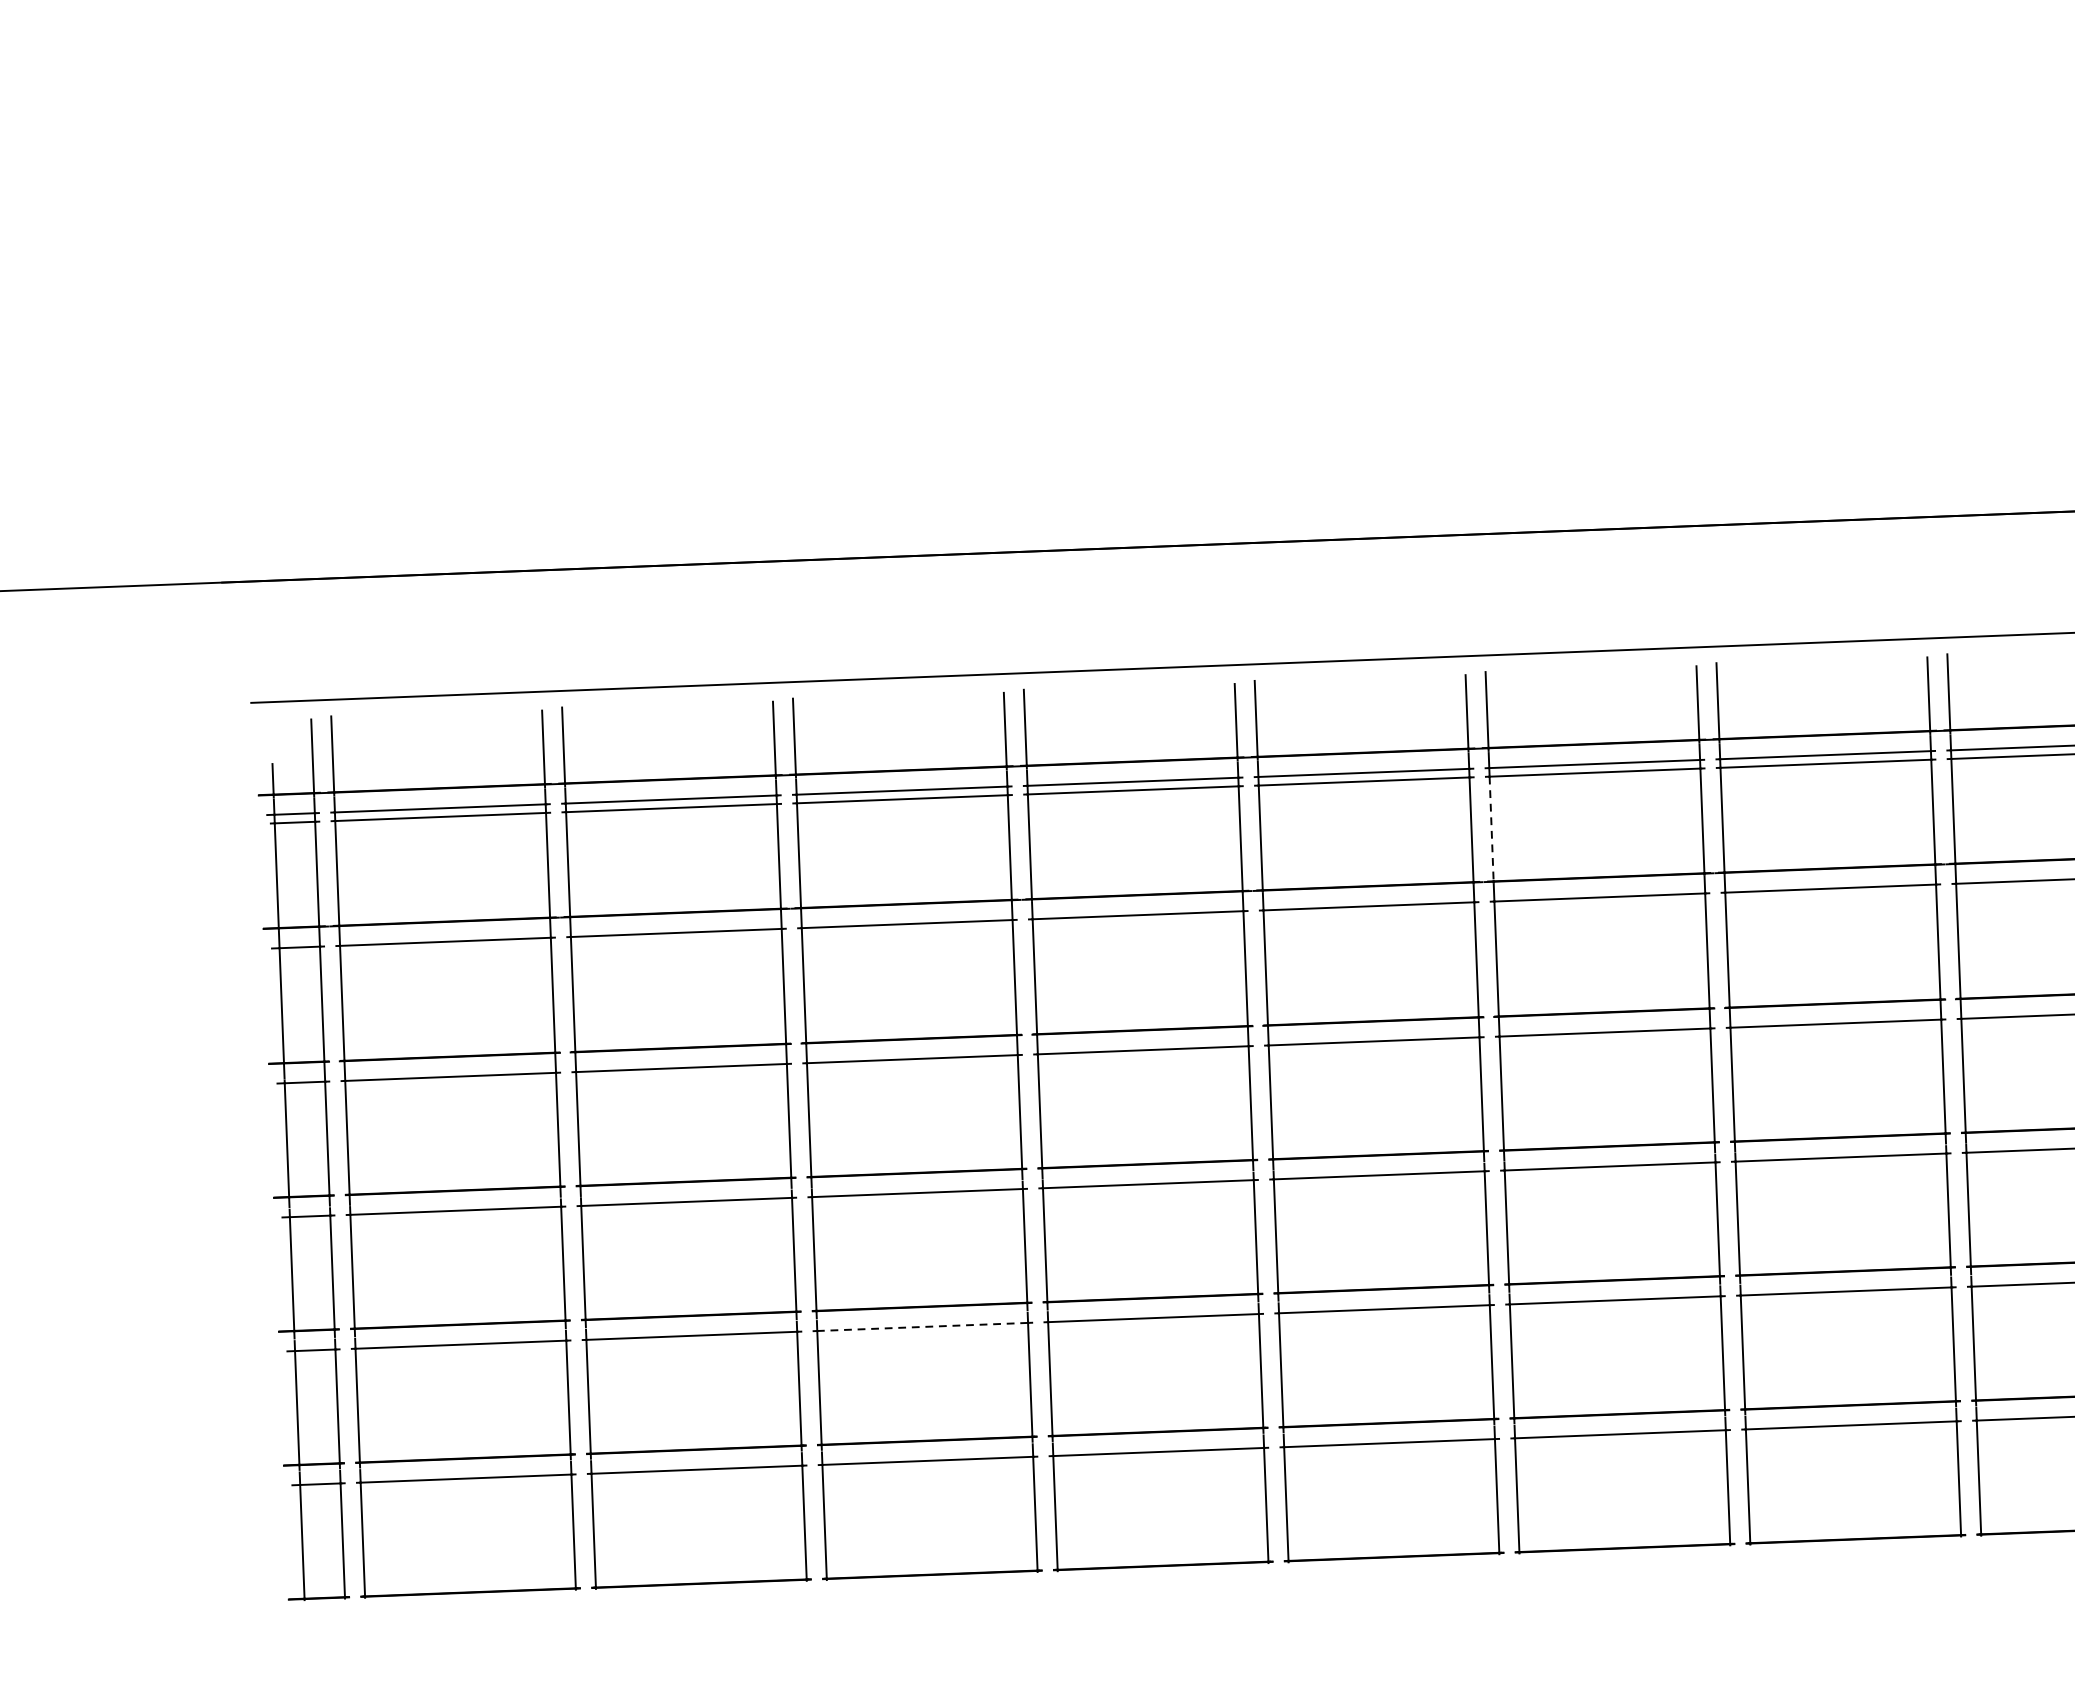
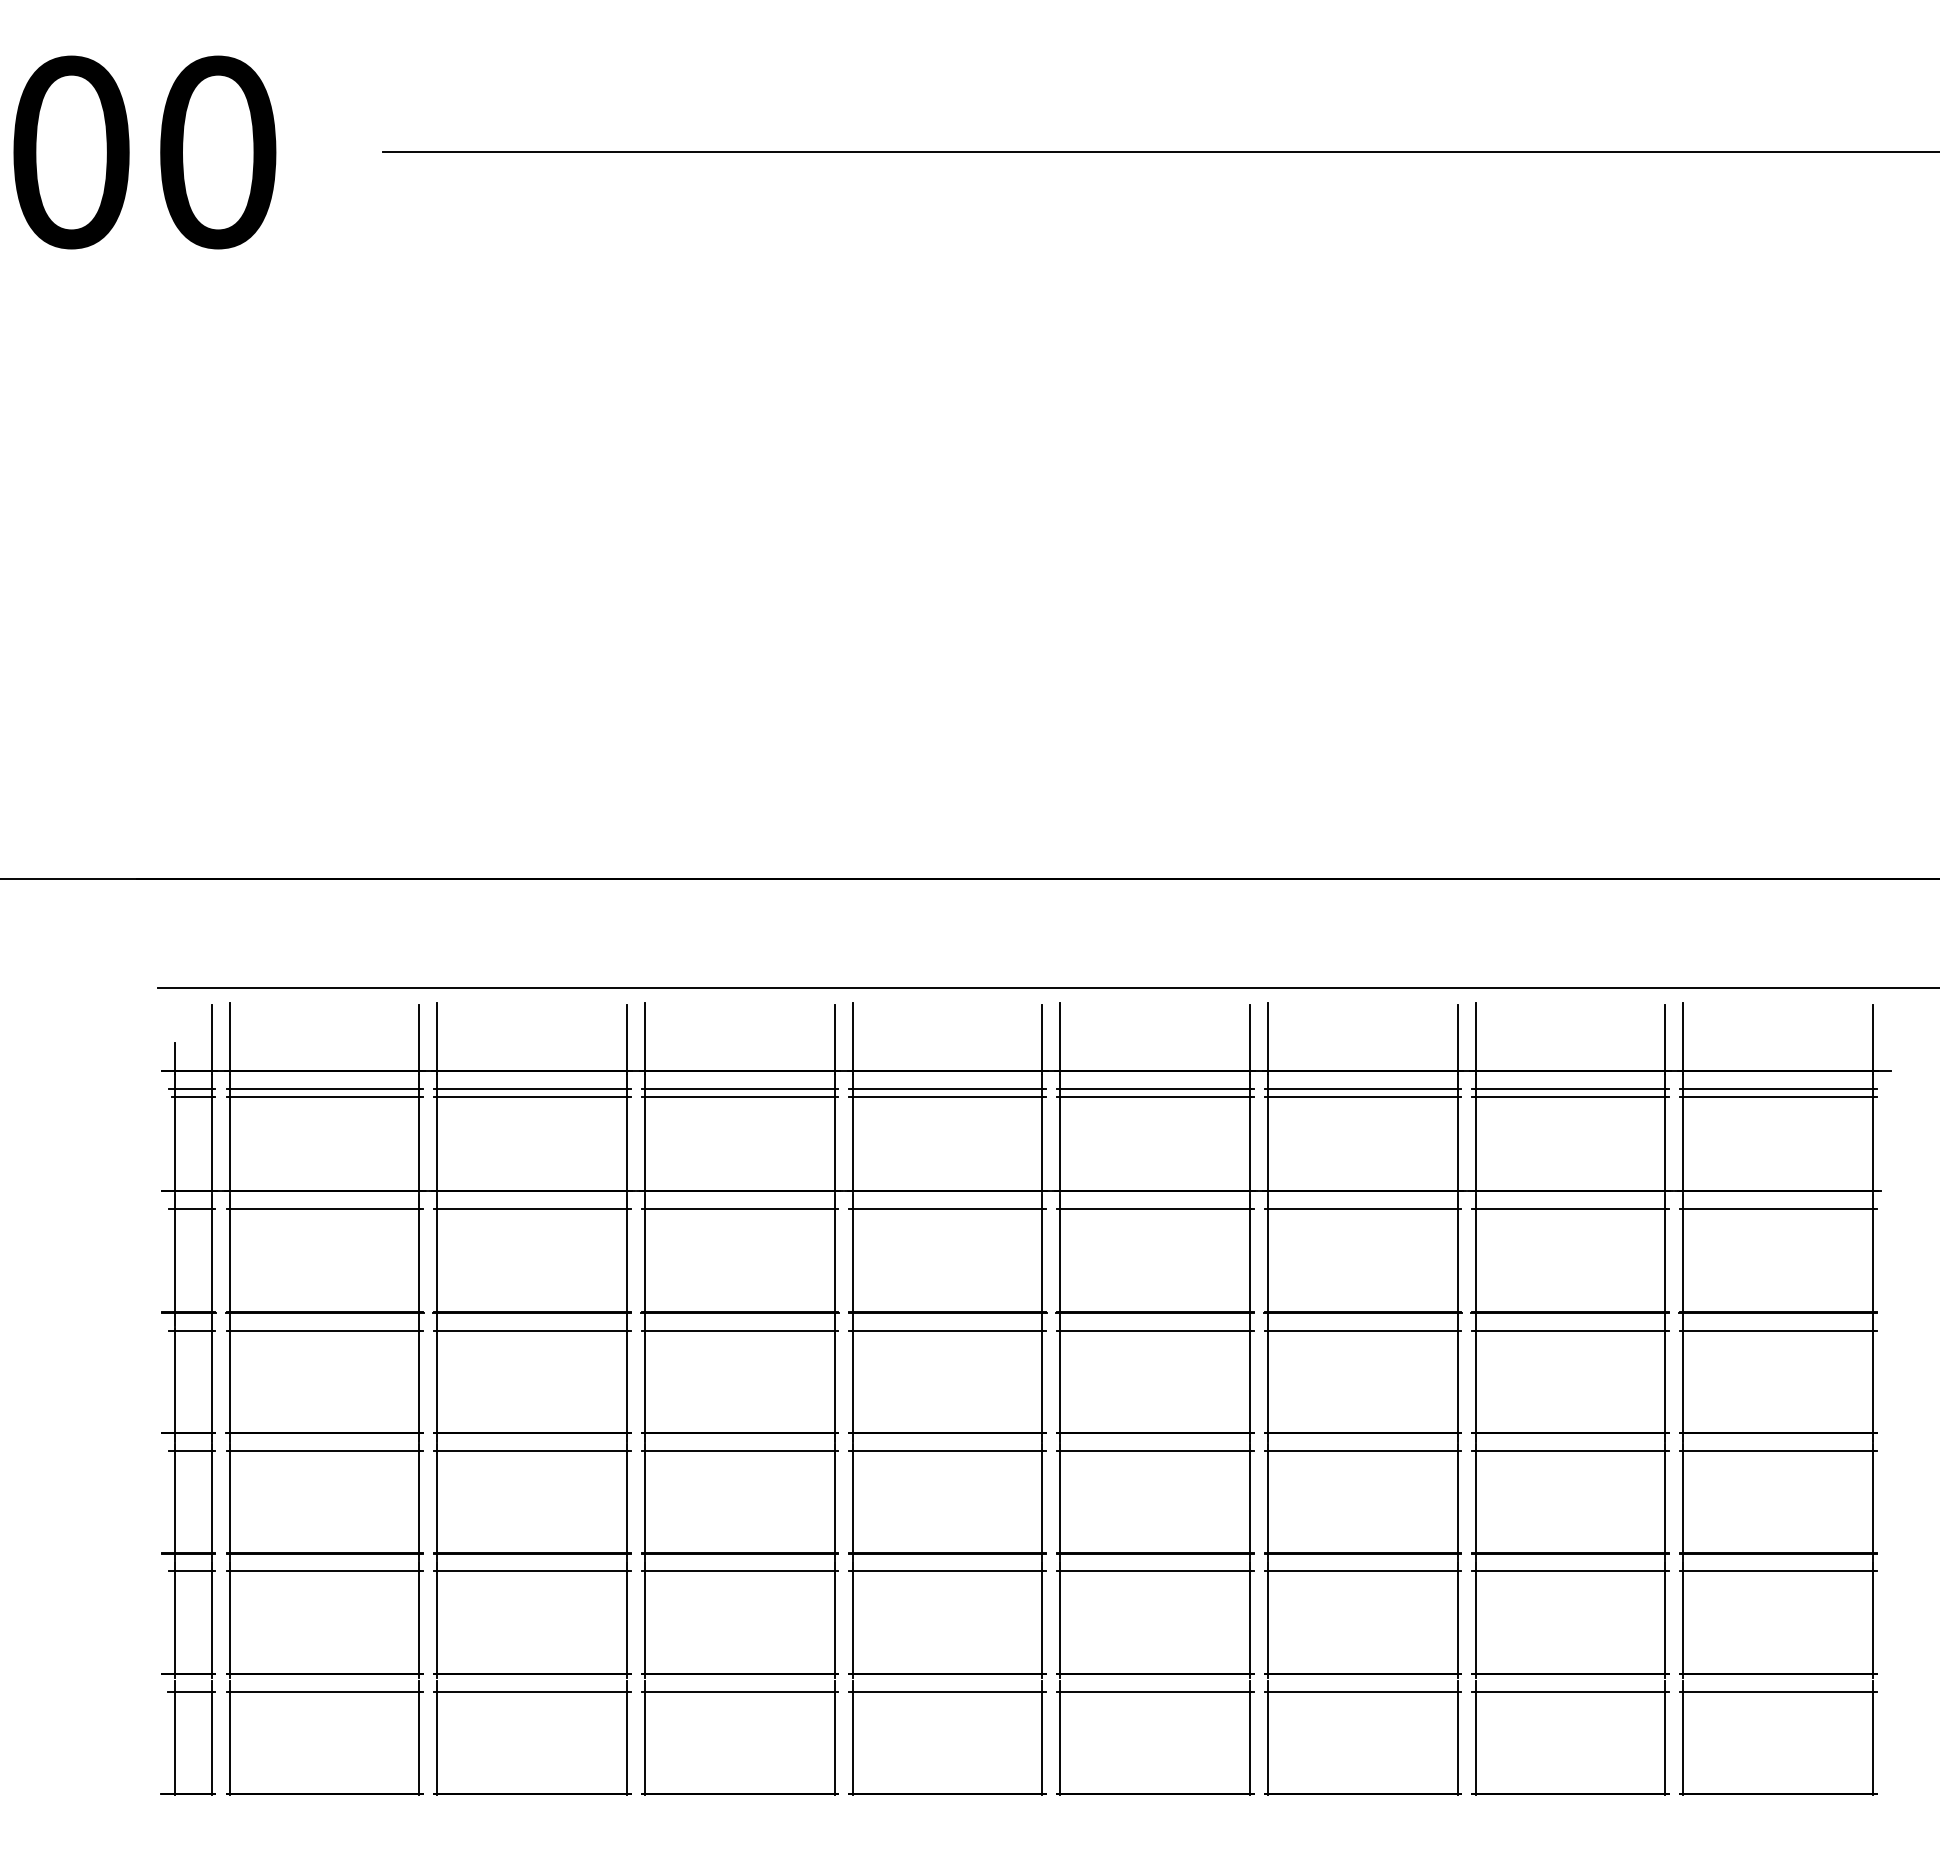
line: (1492, 829) -> (1268, 1144), dashed -> solid
line: (922, 1327) -> (739, 1571), dashed -> solid

